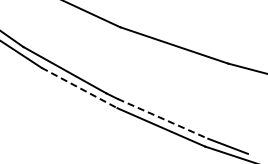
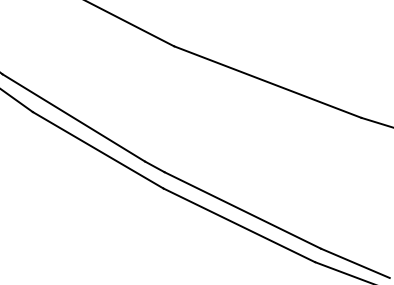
line: (79, 88) -> (98, 151), dashed -> solid
line: (163, 119) -> (243, 211), dashed -> solid

